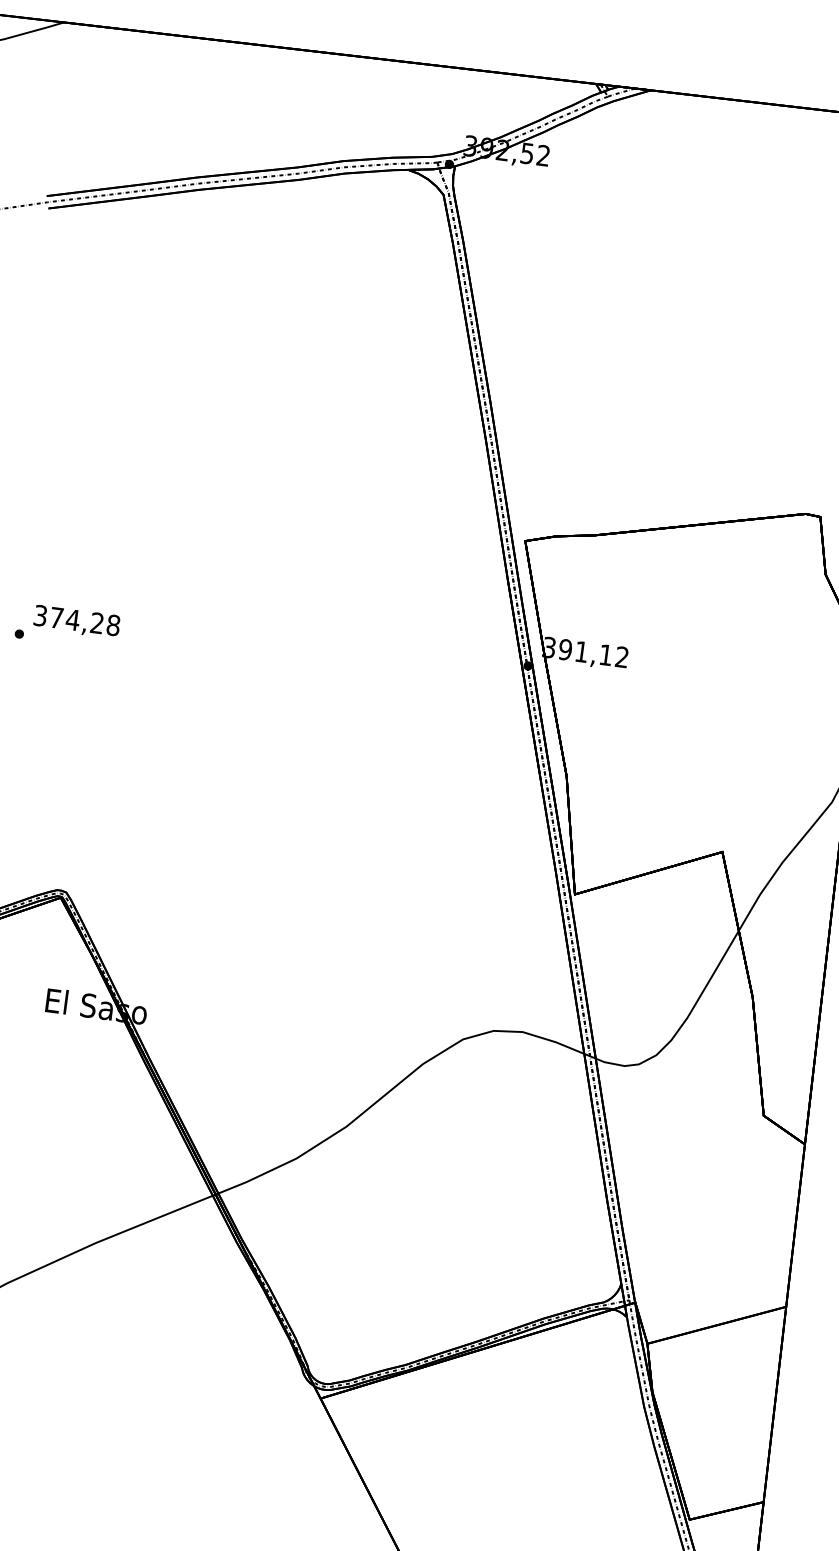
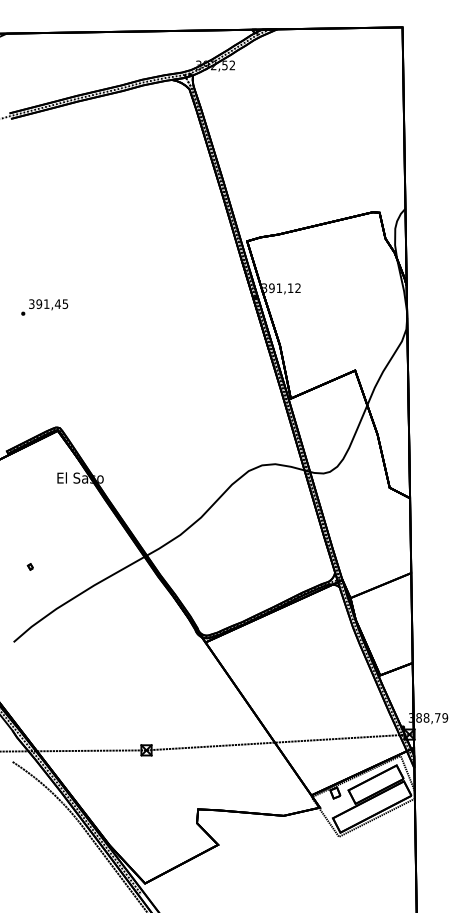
text: (85, 620) -> (52, 303), 374,28 -> 391,45

